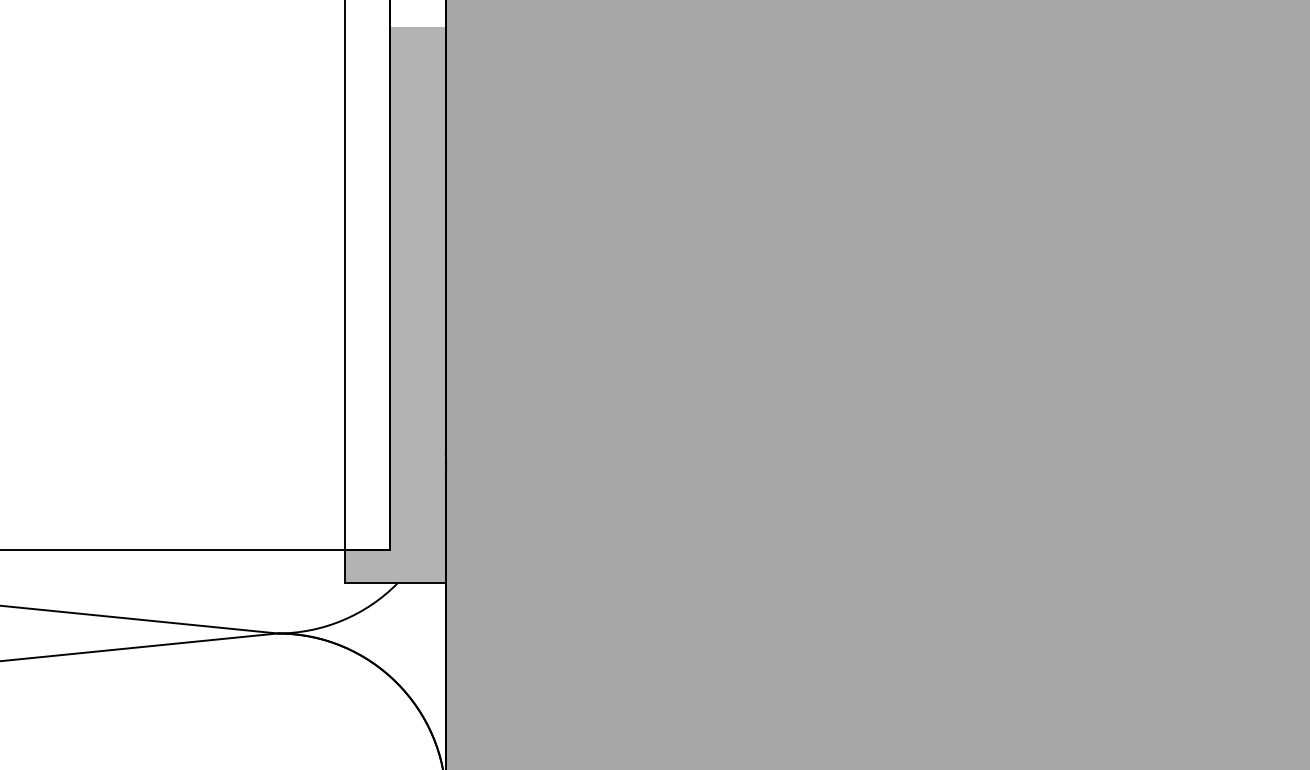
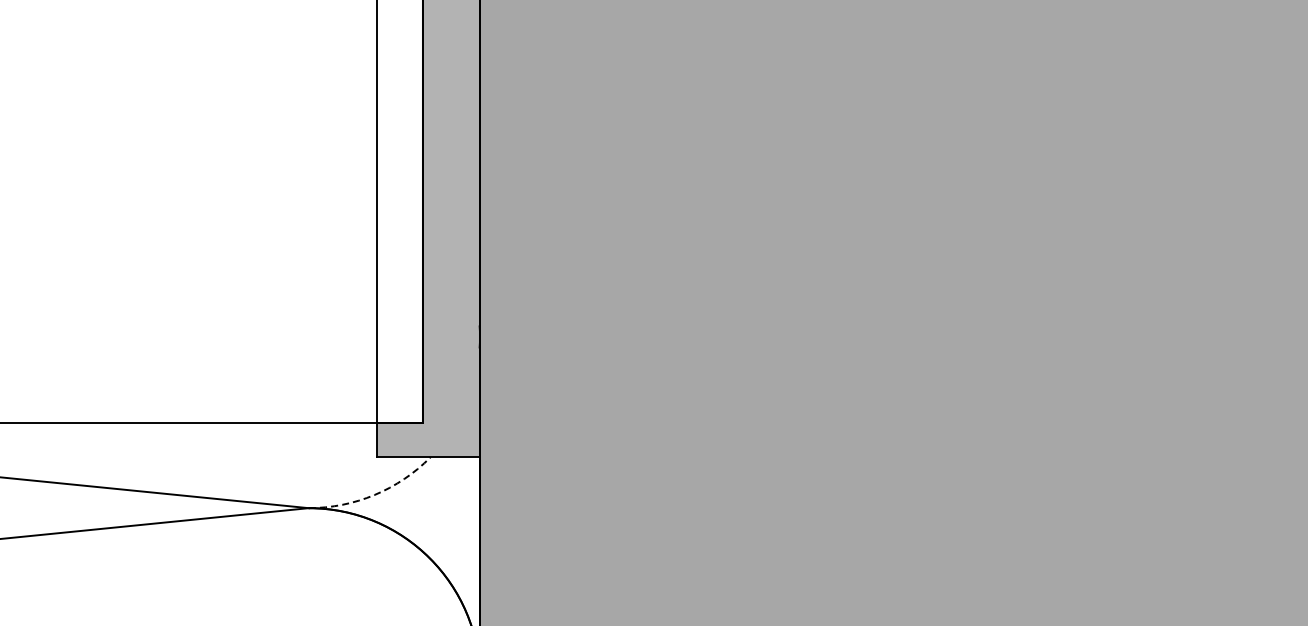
arc: (342, 620) -> (374, 494), solid -> dashed

